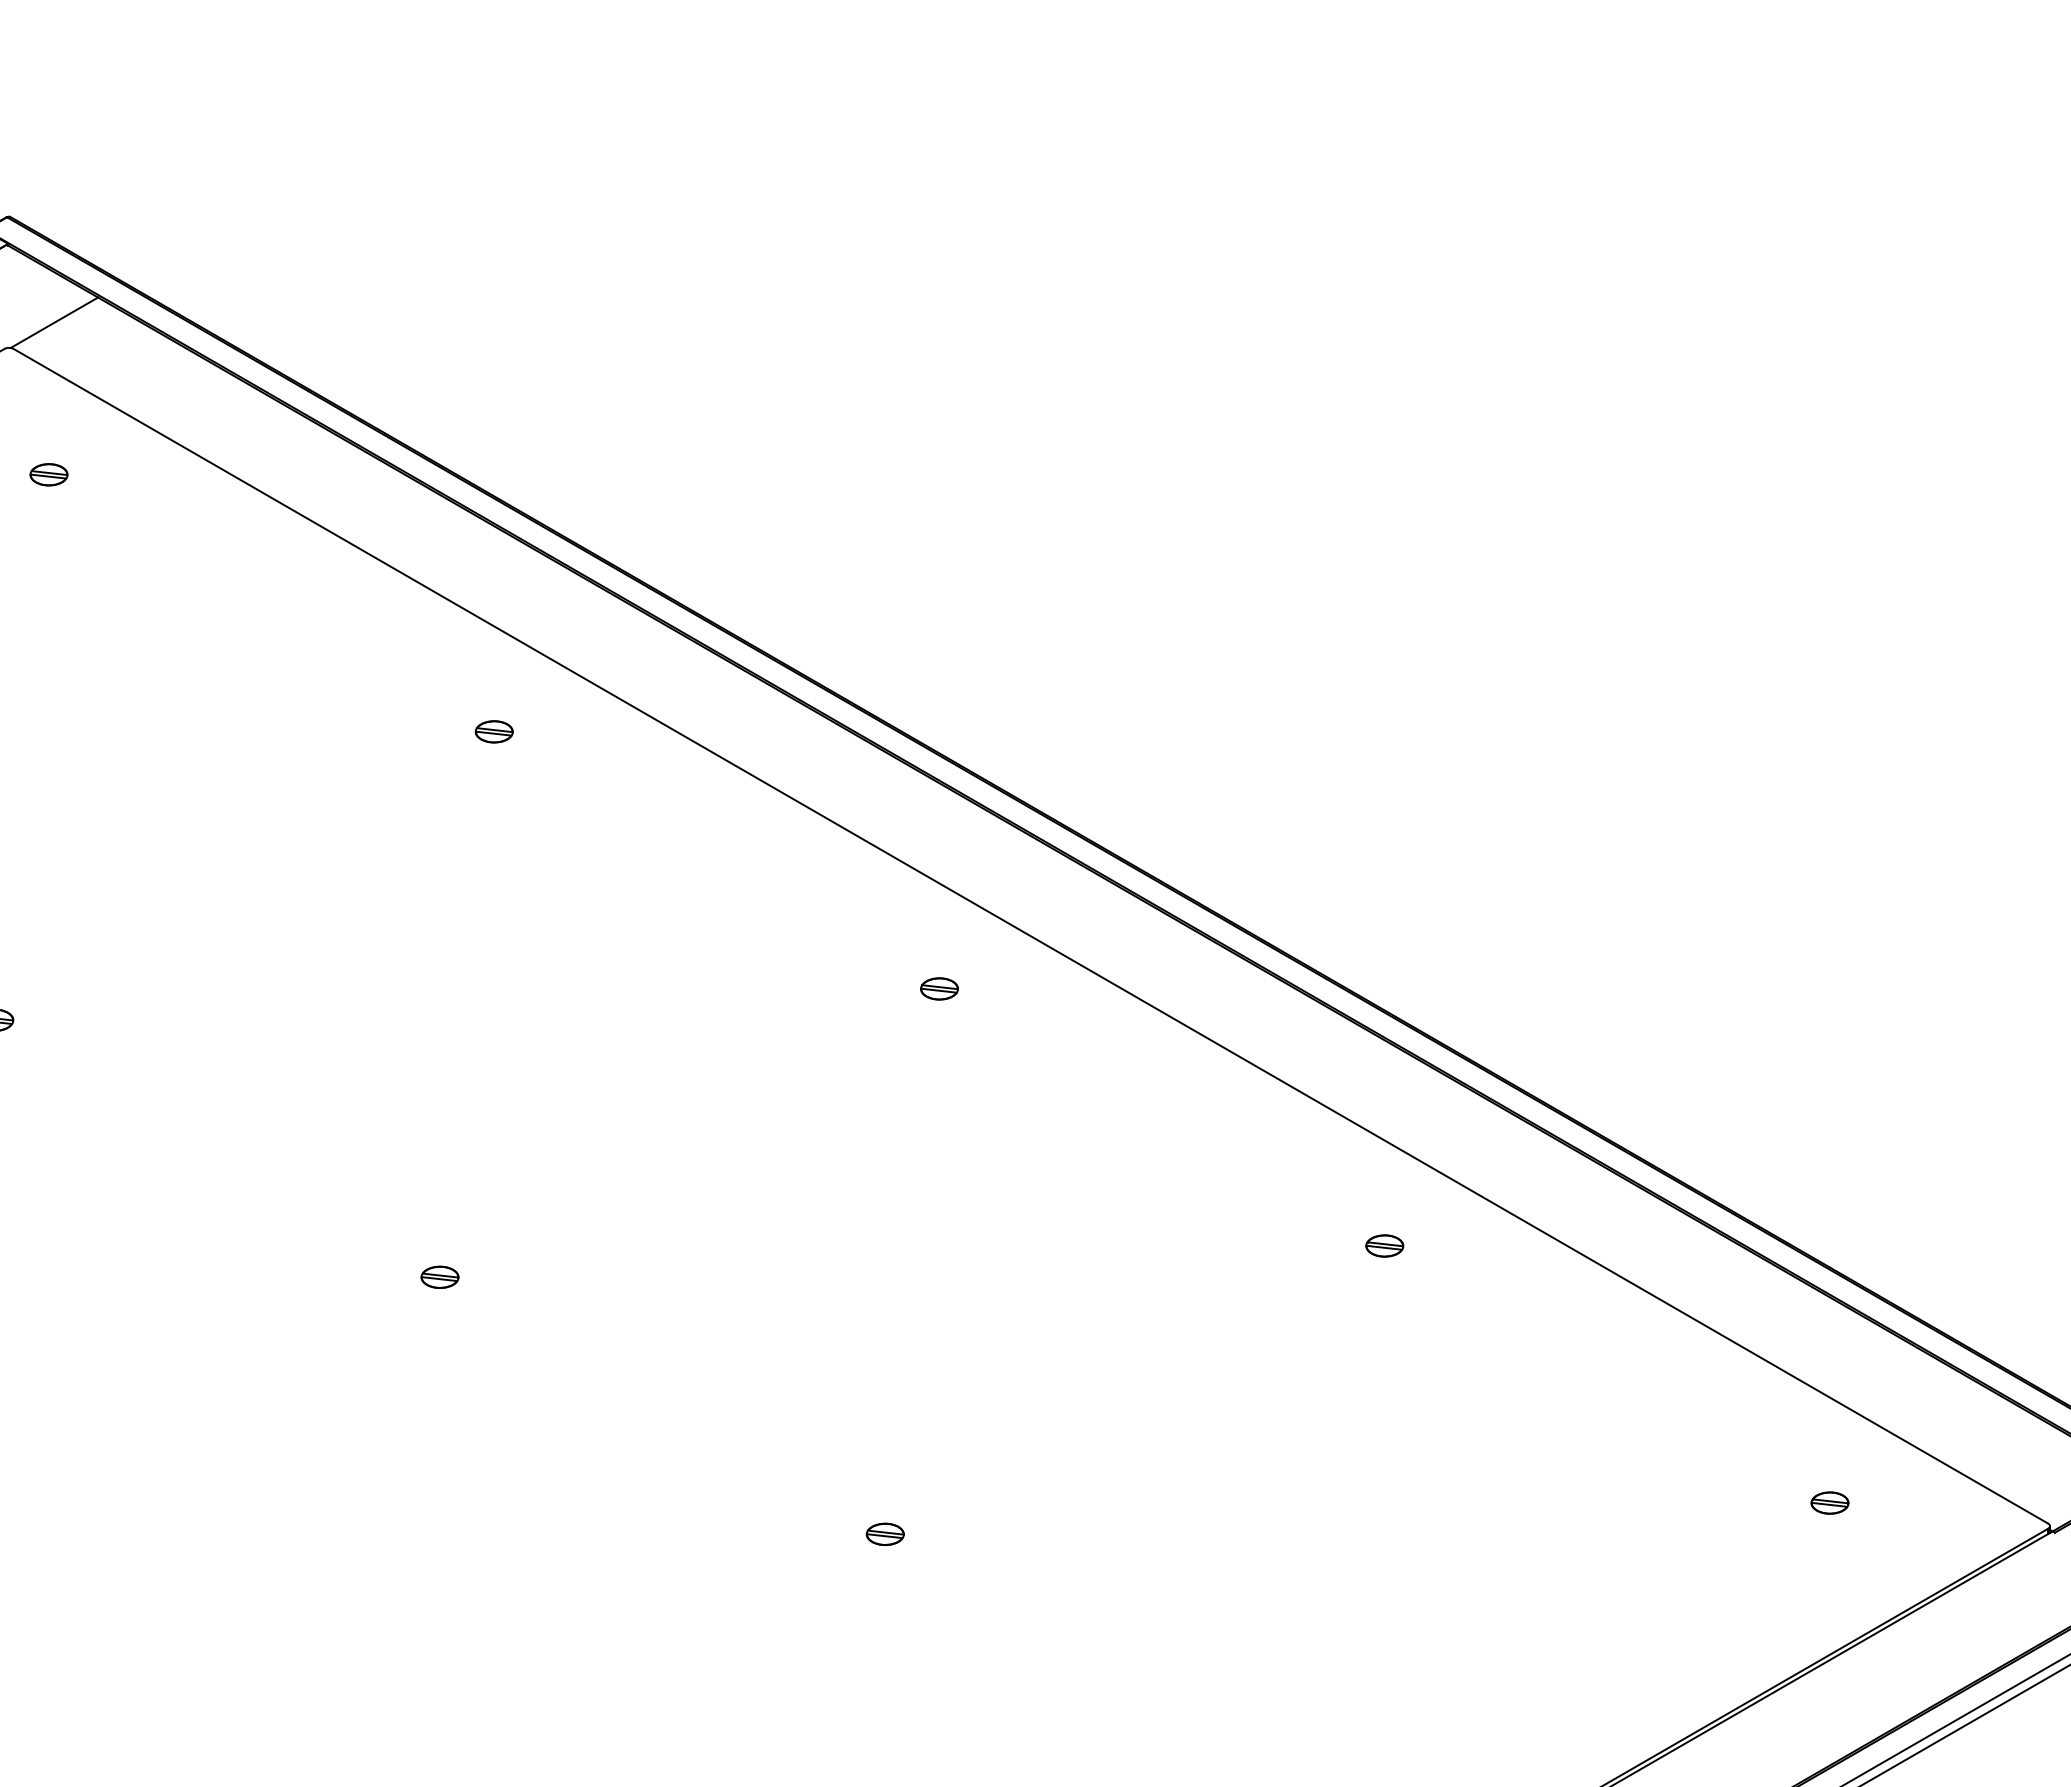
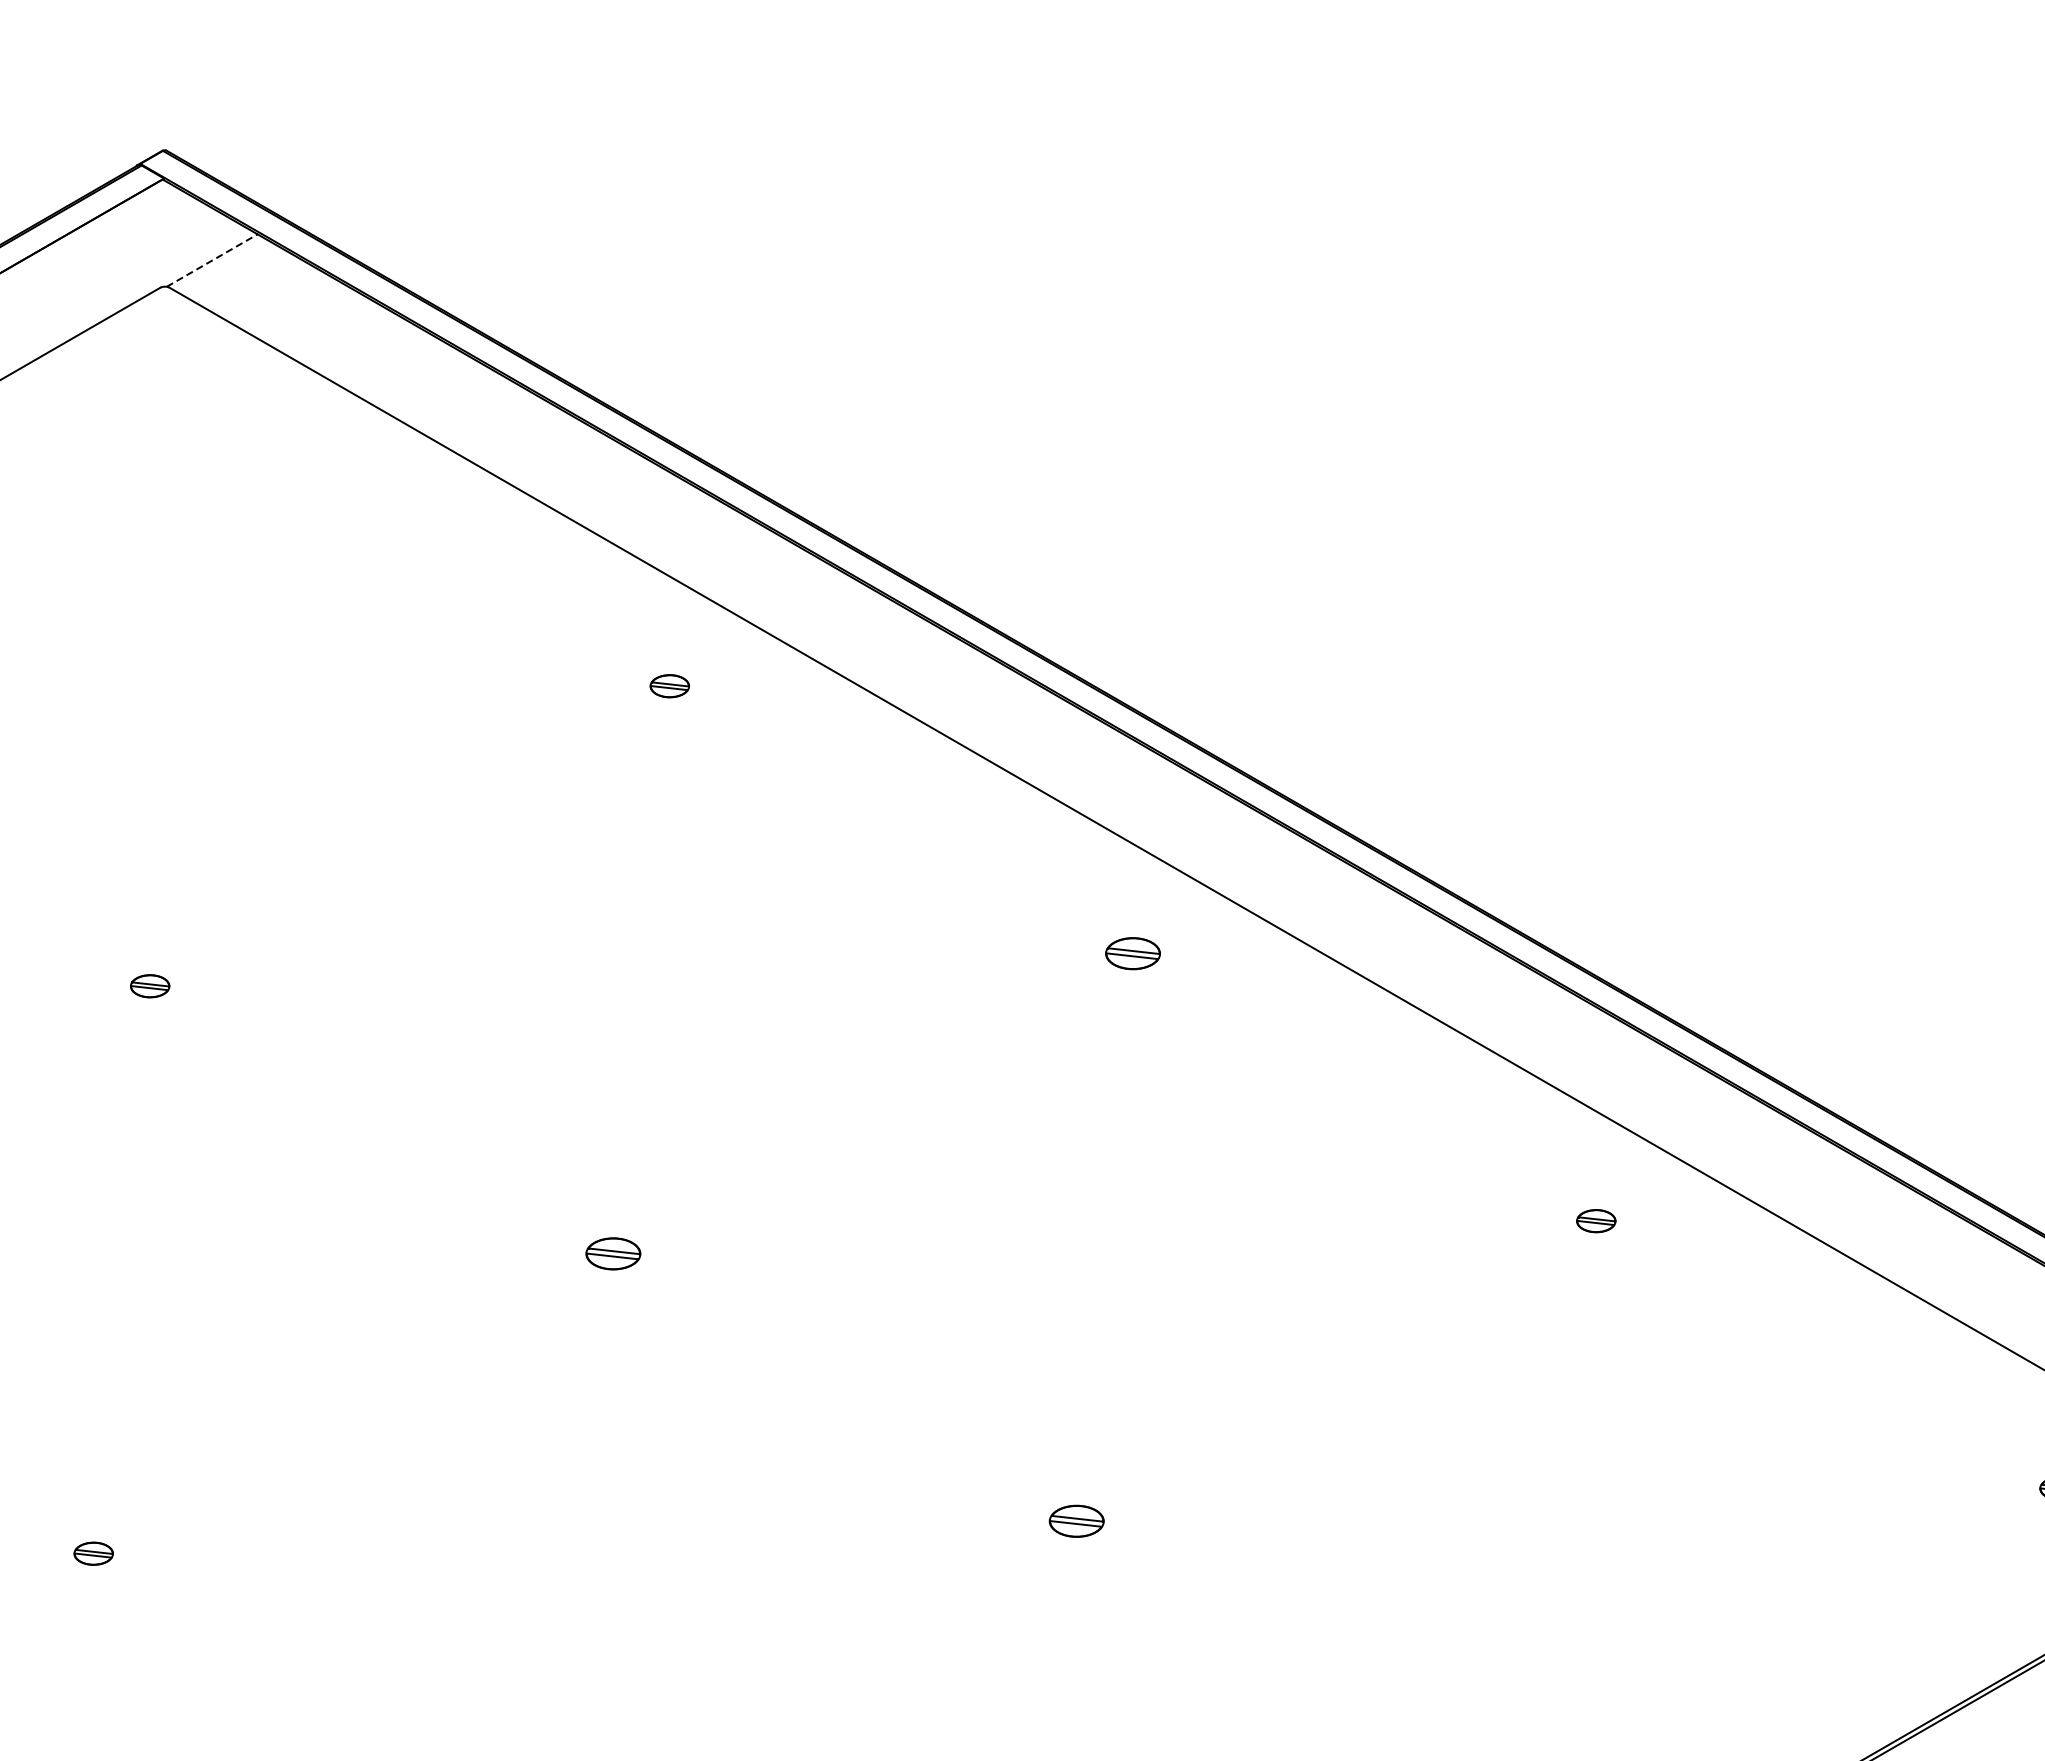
line: (54, 322) -> (212, 260), solid -> dashed
part: (48, 474) -> (206, 418), removed
part: (939, 988) -> (1133, 953), size x1.4
part: (439, 1276) -> (612, 1252), size x1.4
part: (884, 1533) -> (1075, 1520), size x1.4

